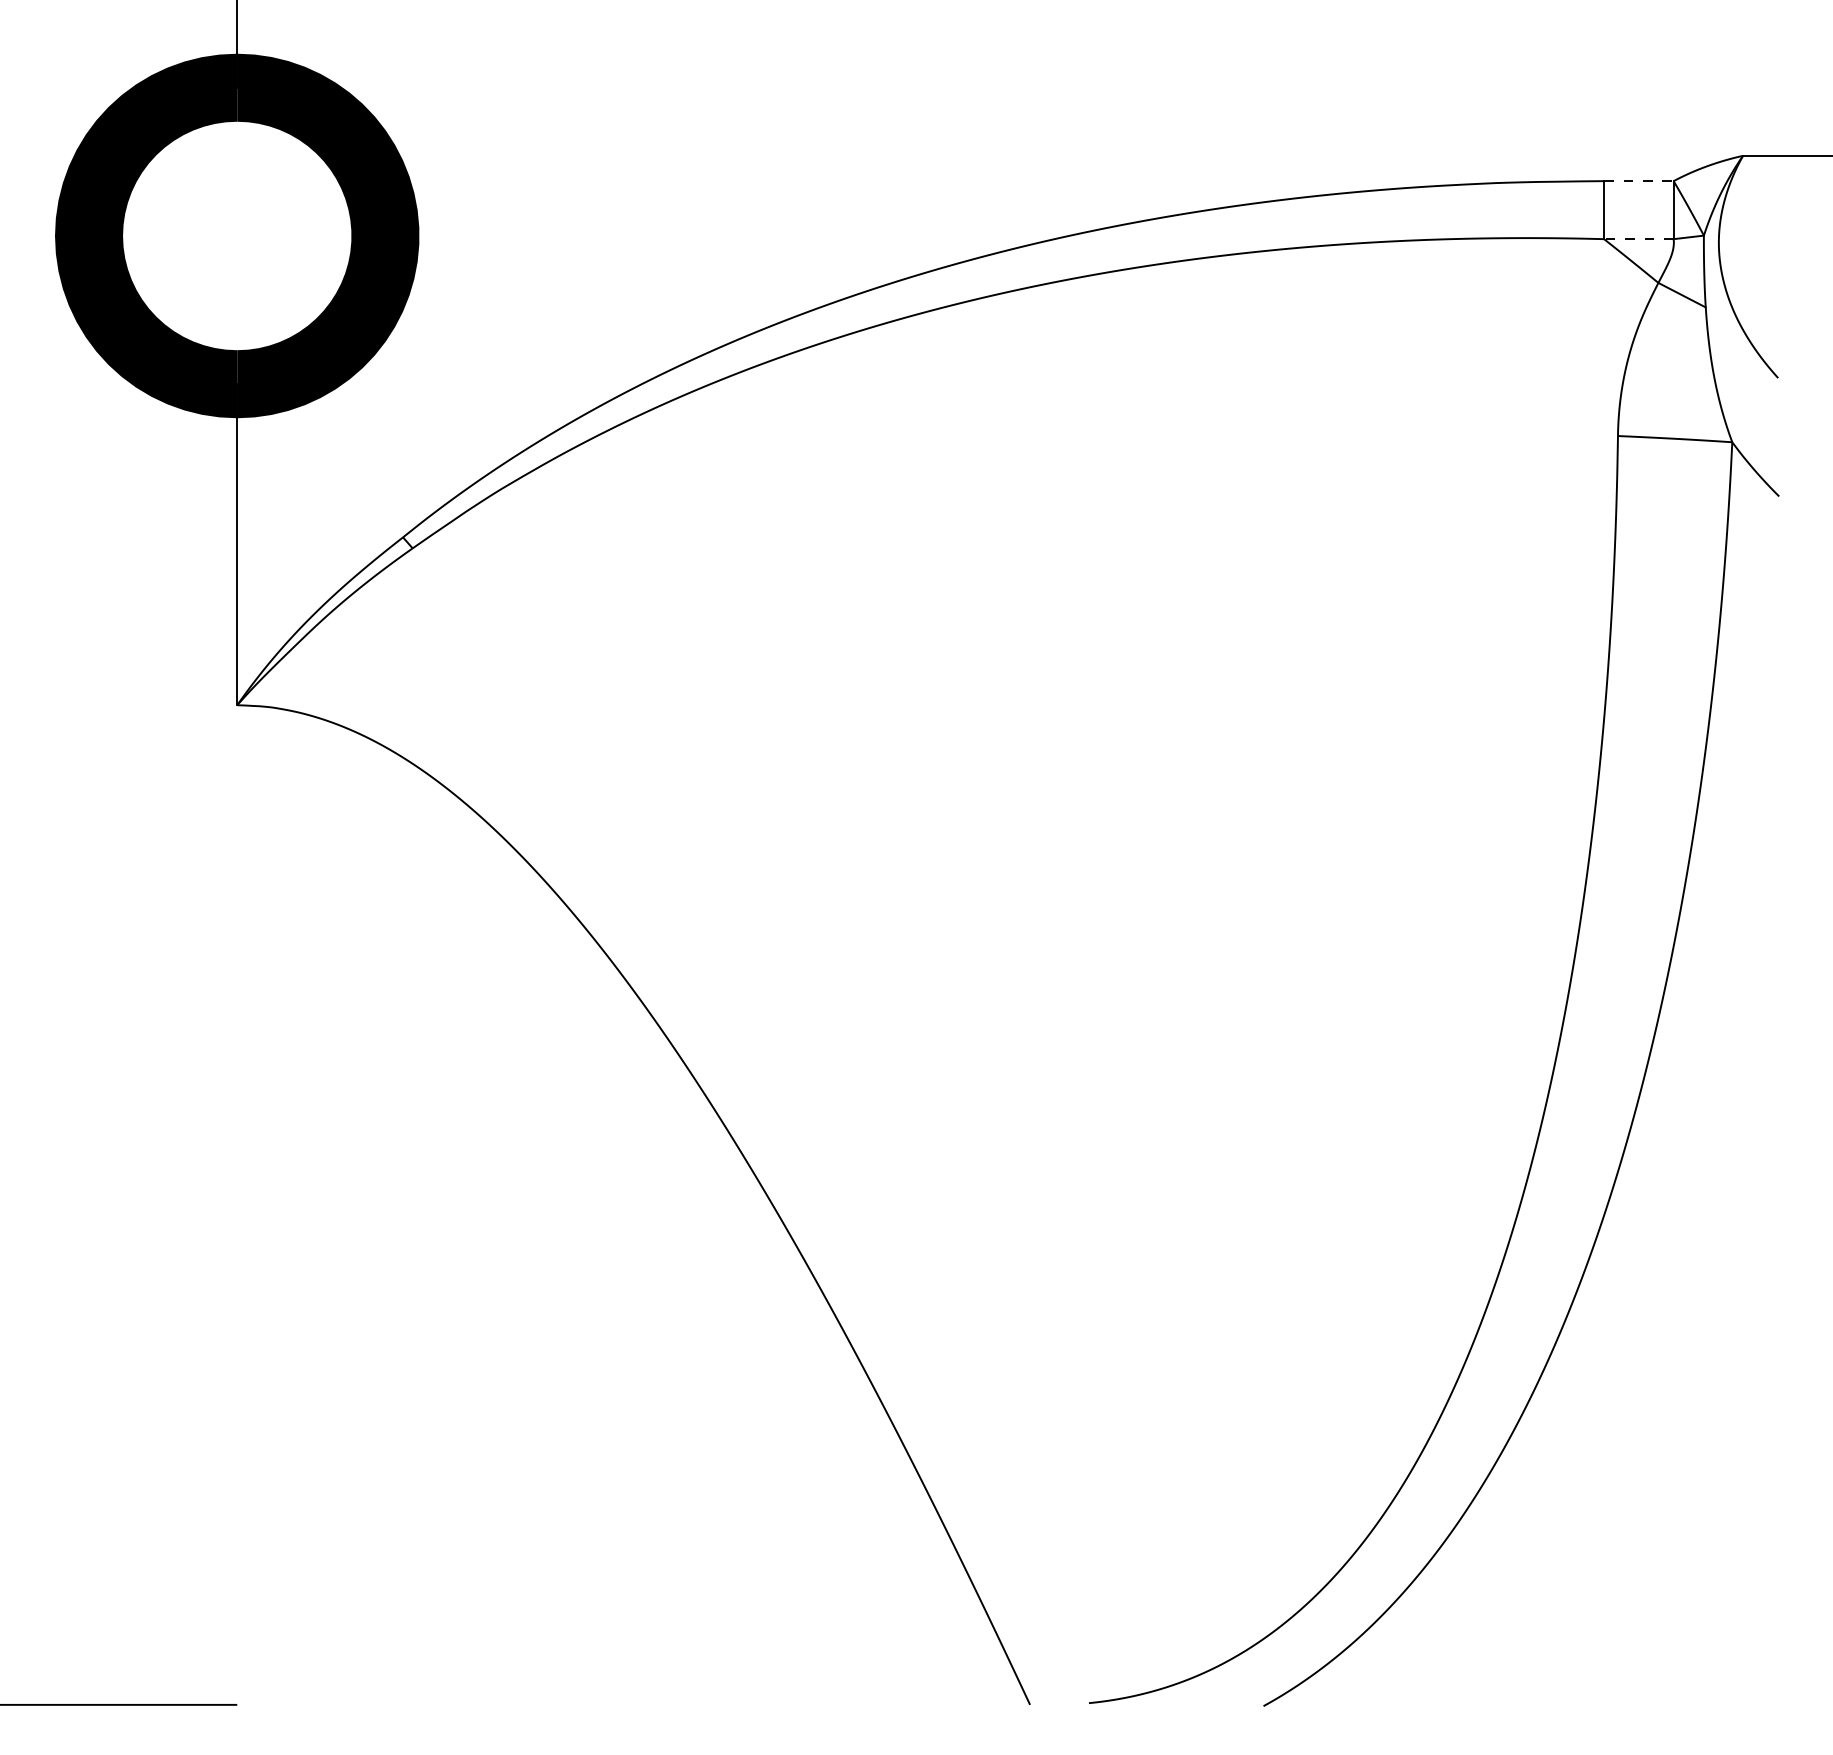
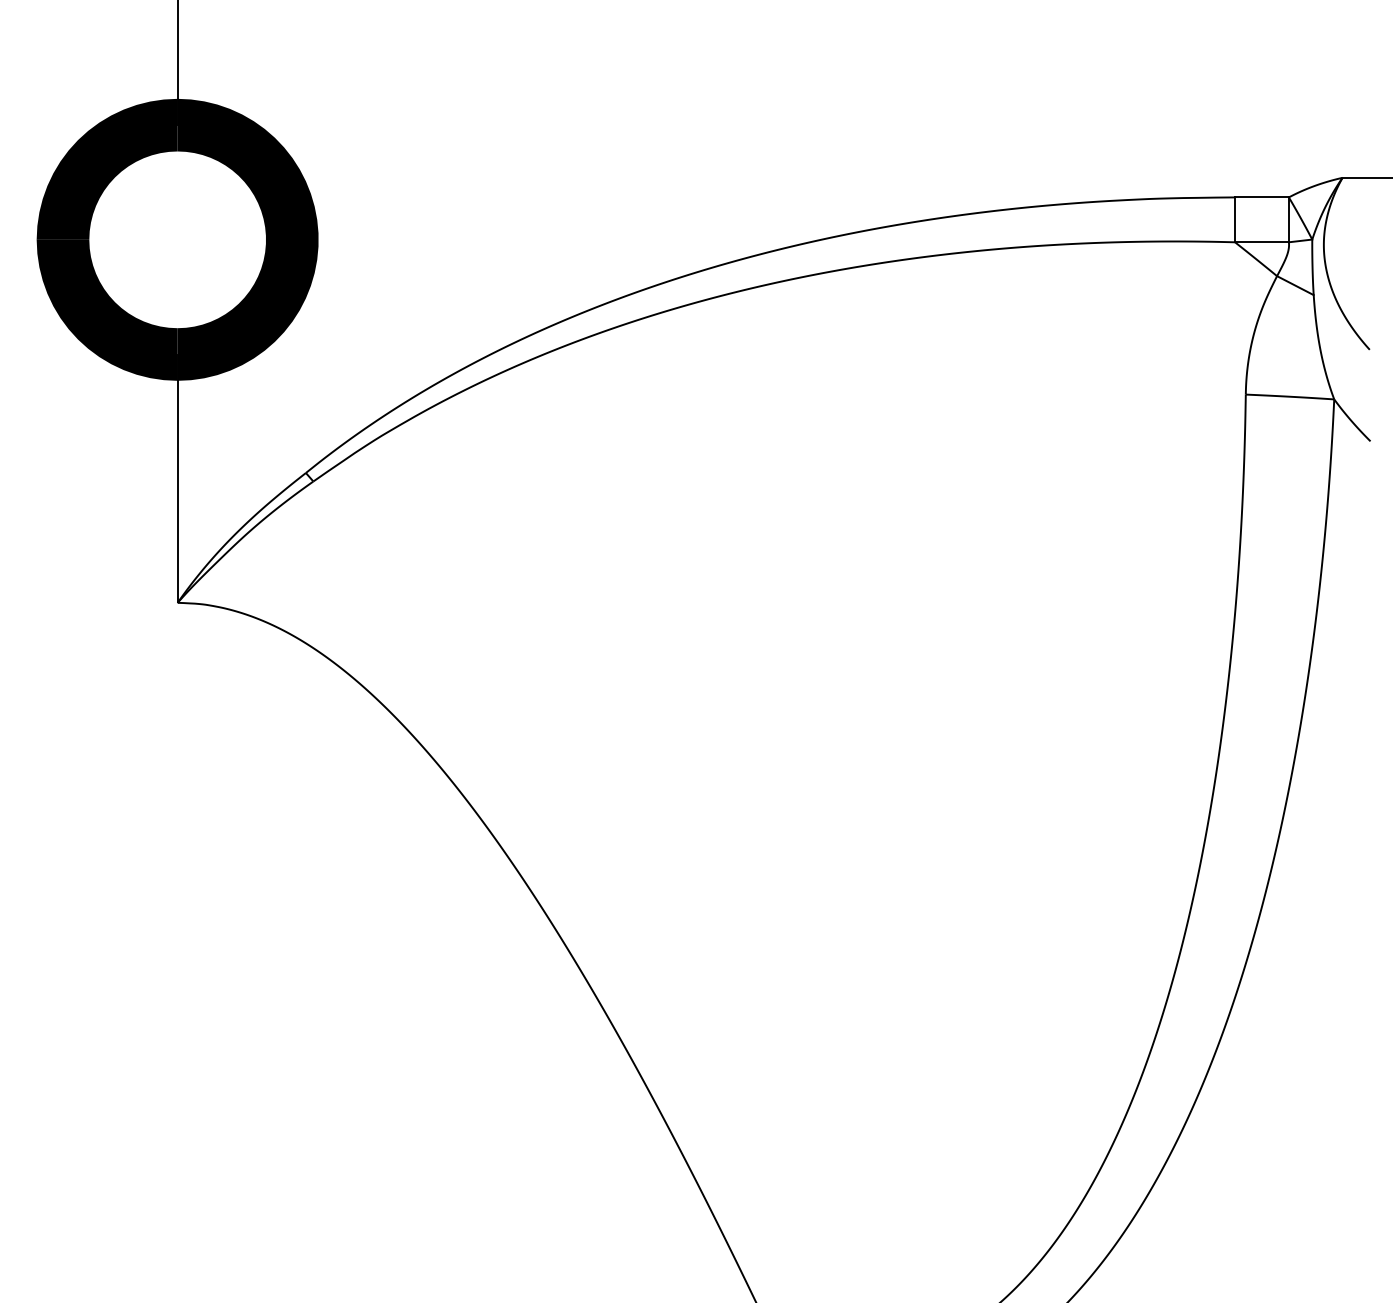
line: (1638, 181) -> (1261, 197), dashed -> solid
line: (1638, 239) -> (1261, 242), dashed -> solid

